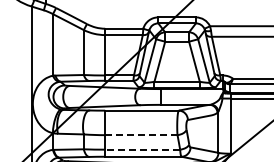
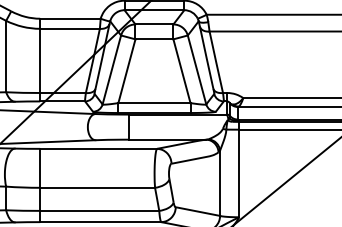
line: (141, 135) -> (97, 188), dashed -> solid
line: (142, 149) -> (99, 210), dashed -> solid

